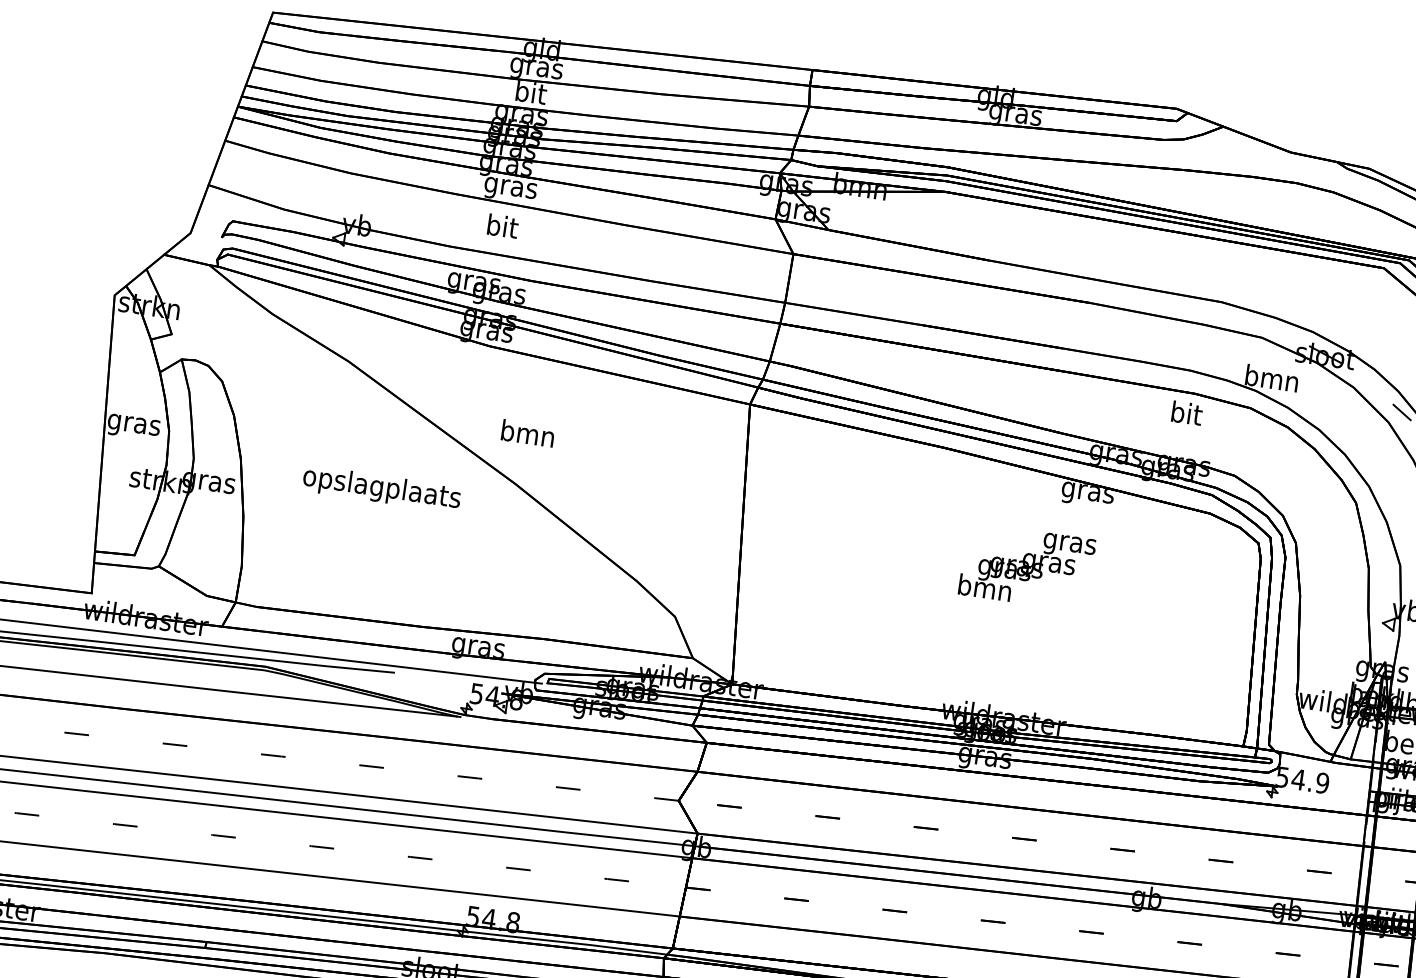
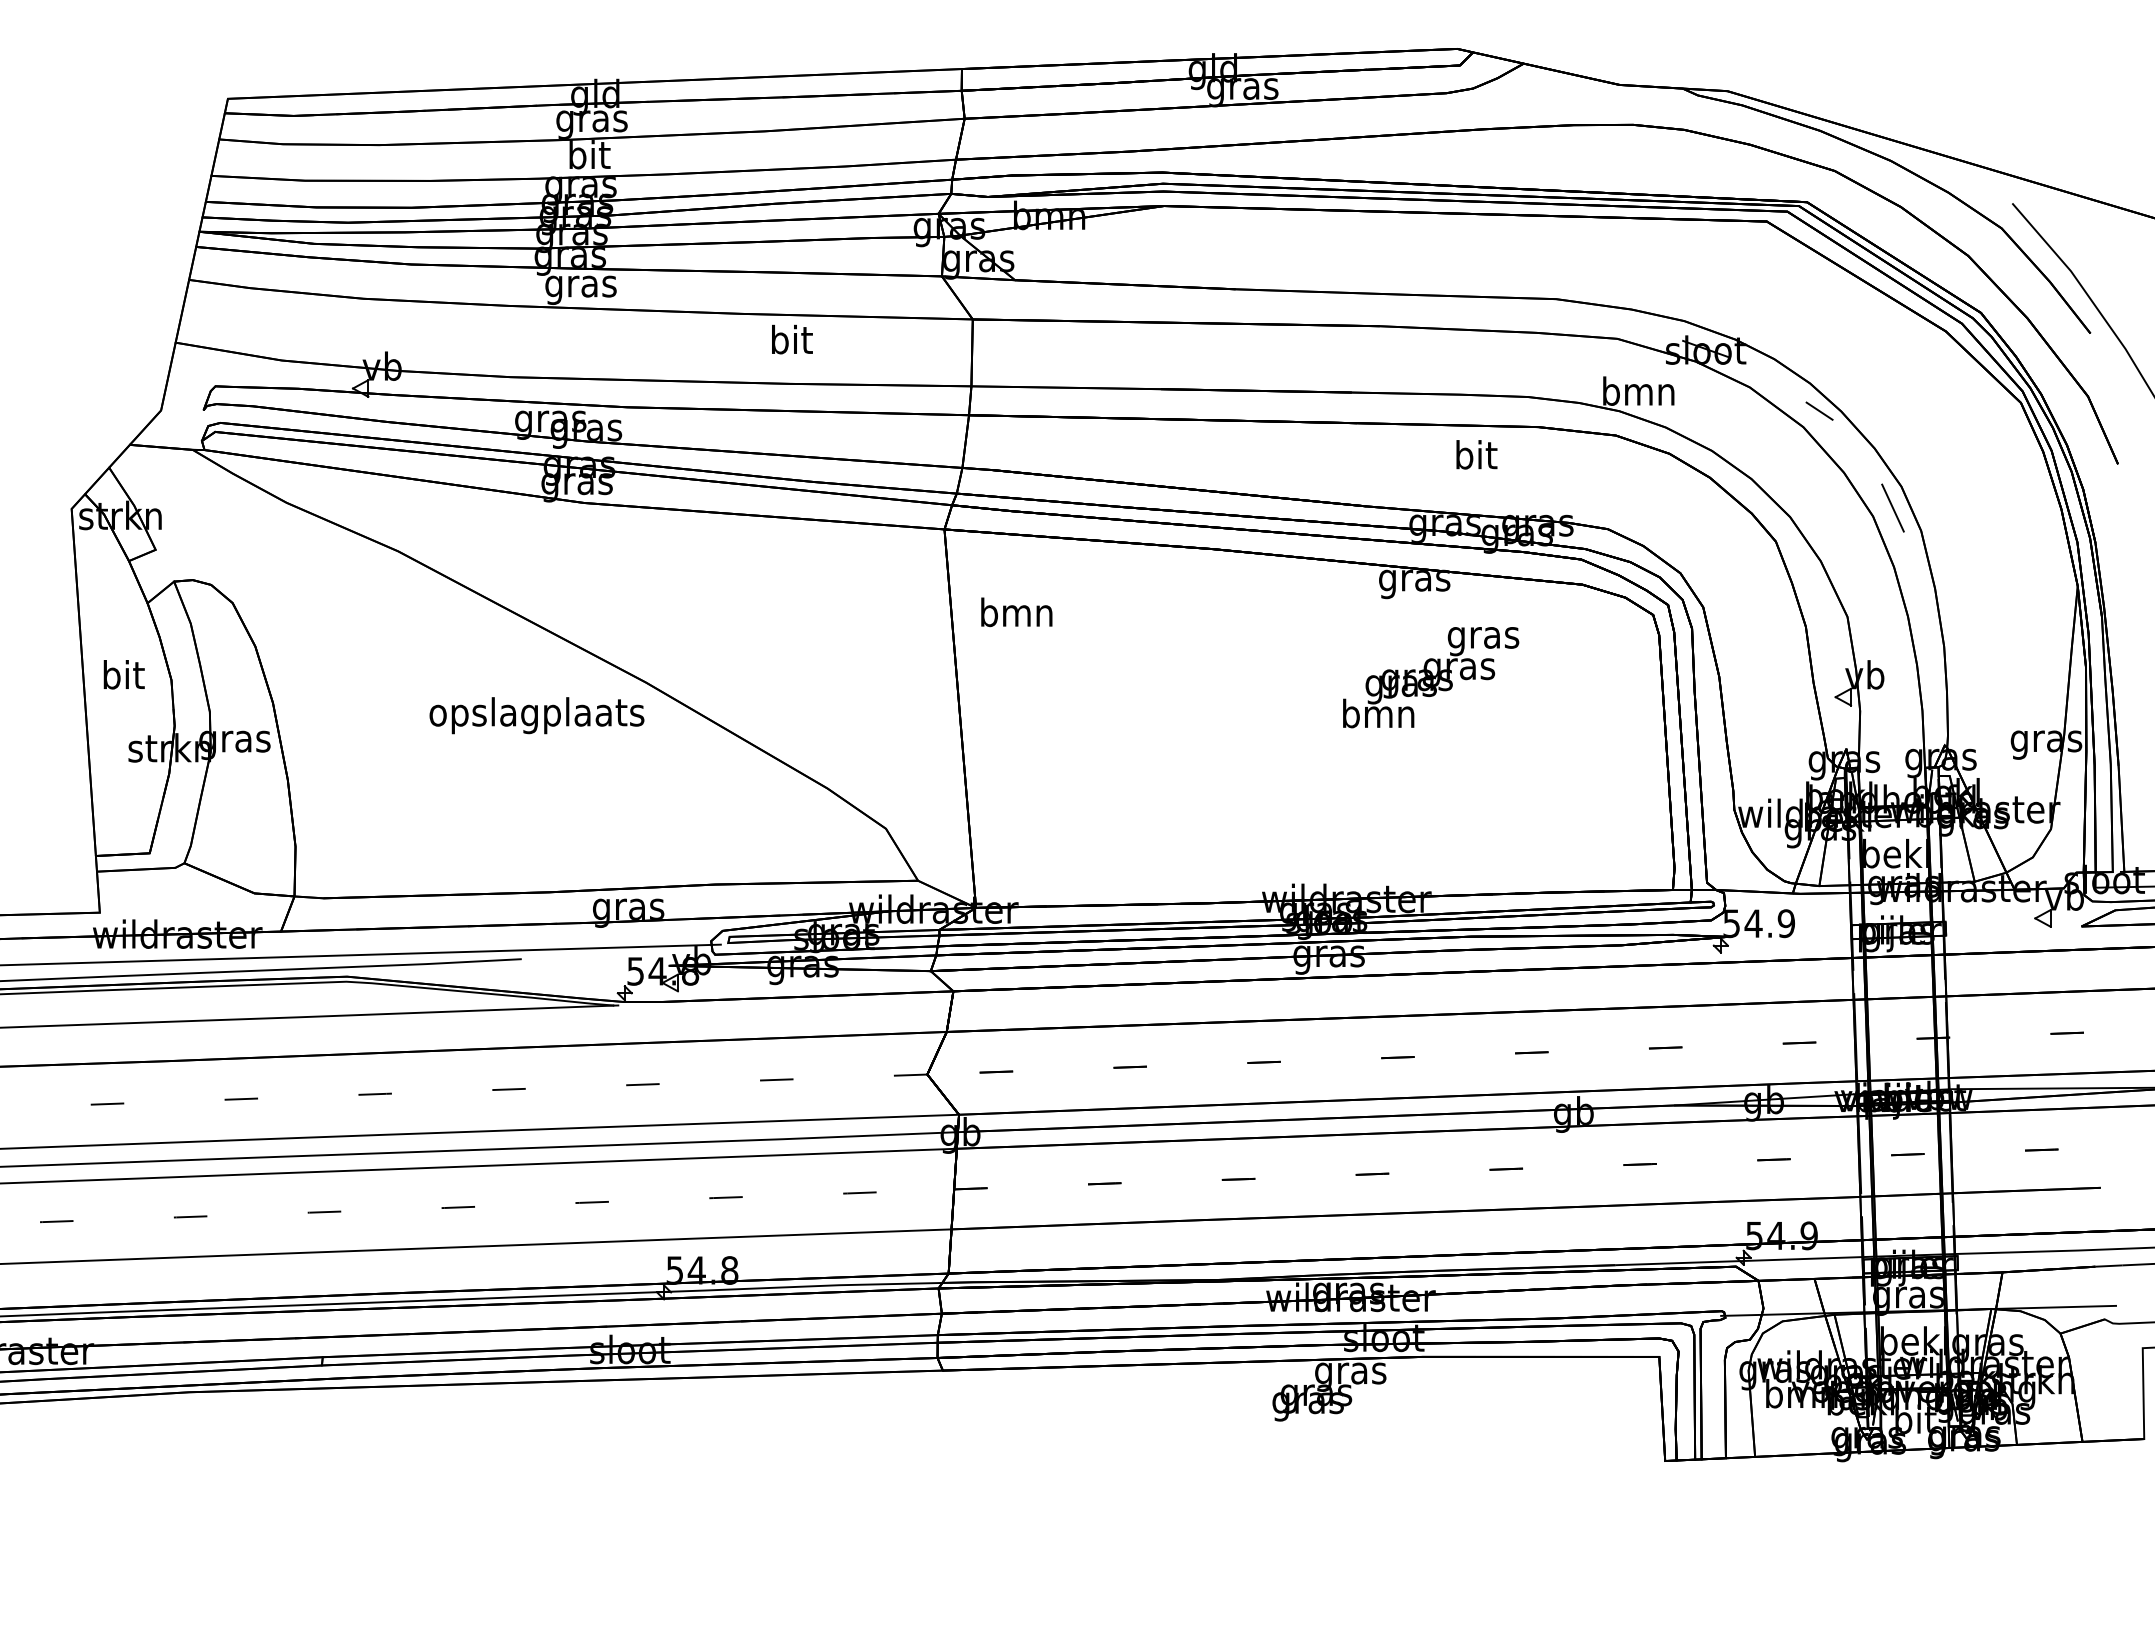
text: (503, 226) -> (792, 339), moved
text: (1186, 413) -> (1476, 454), moved
text: (133, 424) -> (122, 678), gras -> bit
text: (527, 433) -> (1016, 612), moved
text: (381, 488) -> (536, 715), moved
text: (1027, 567) -> (1431, 677), moved

